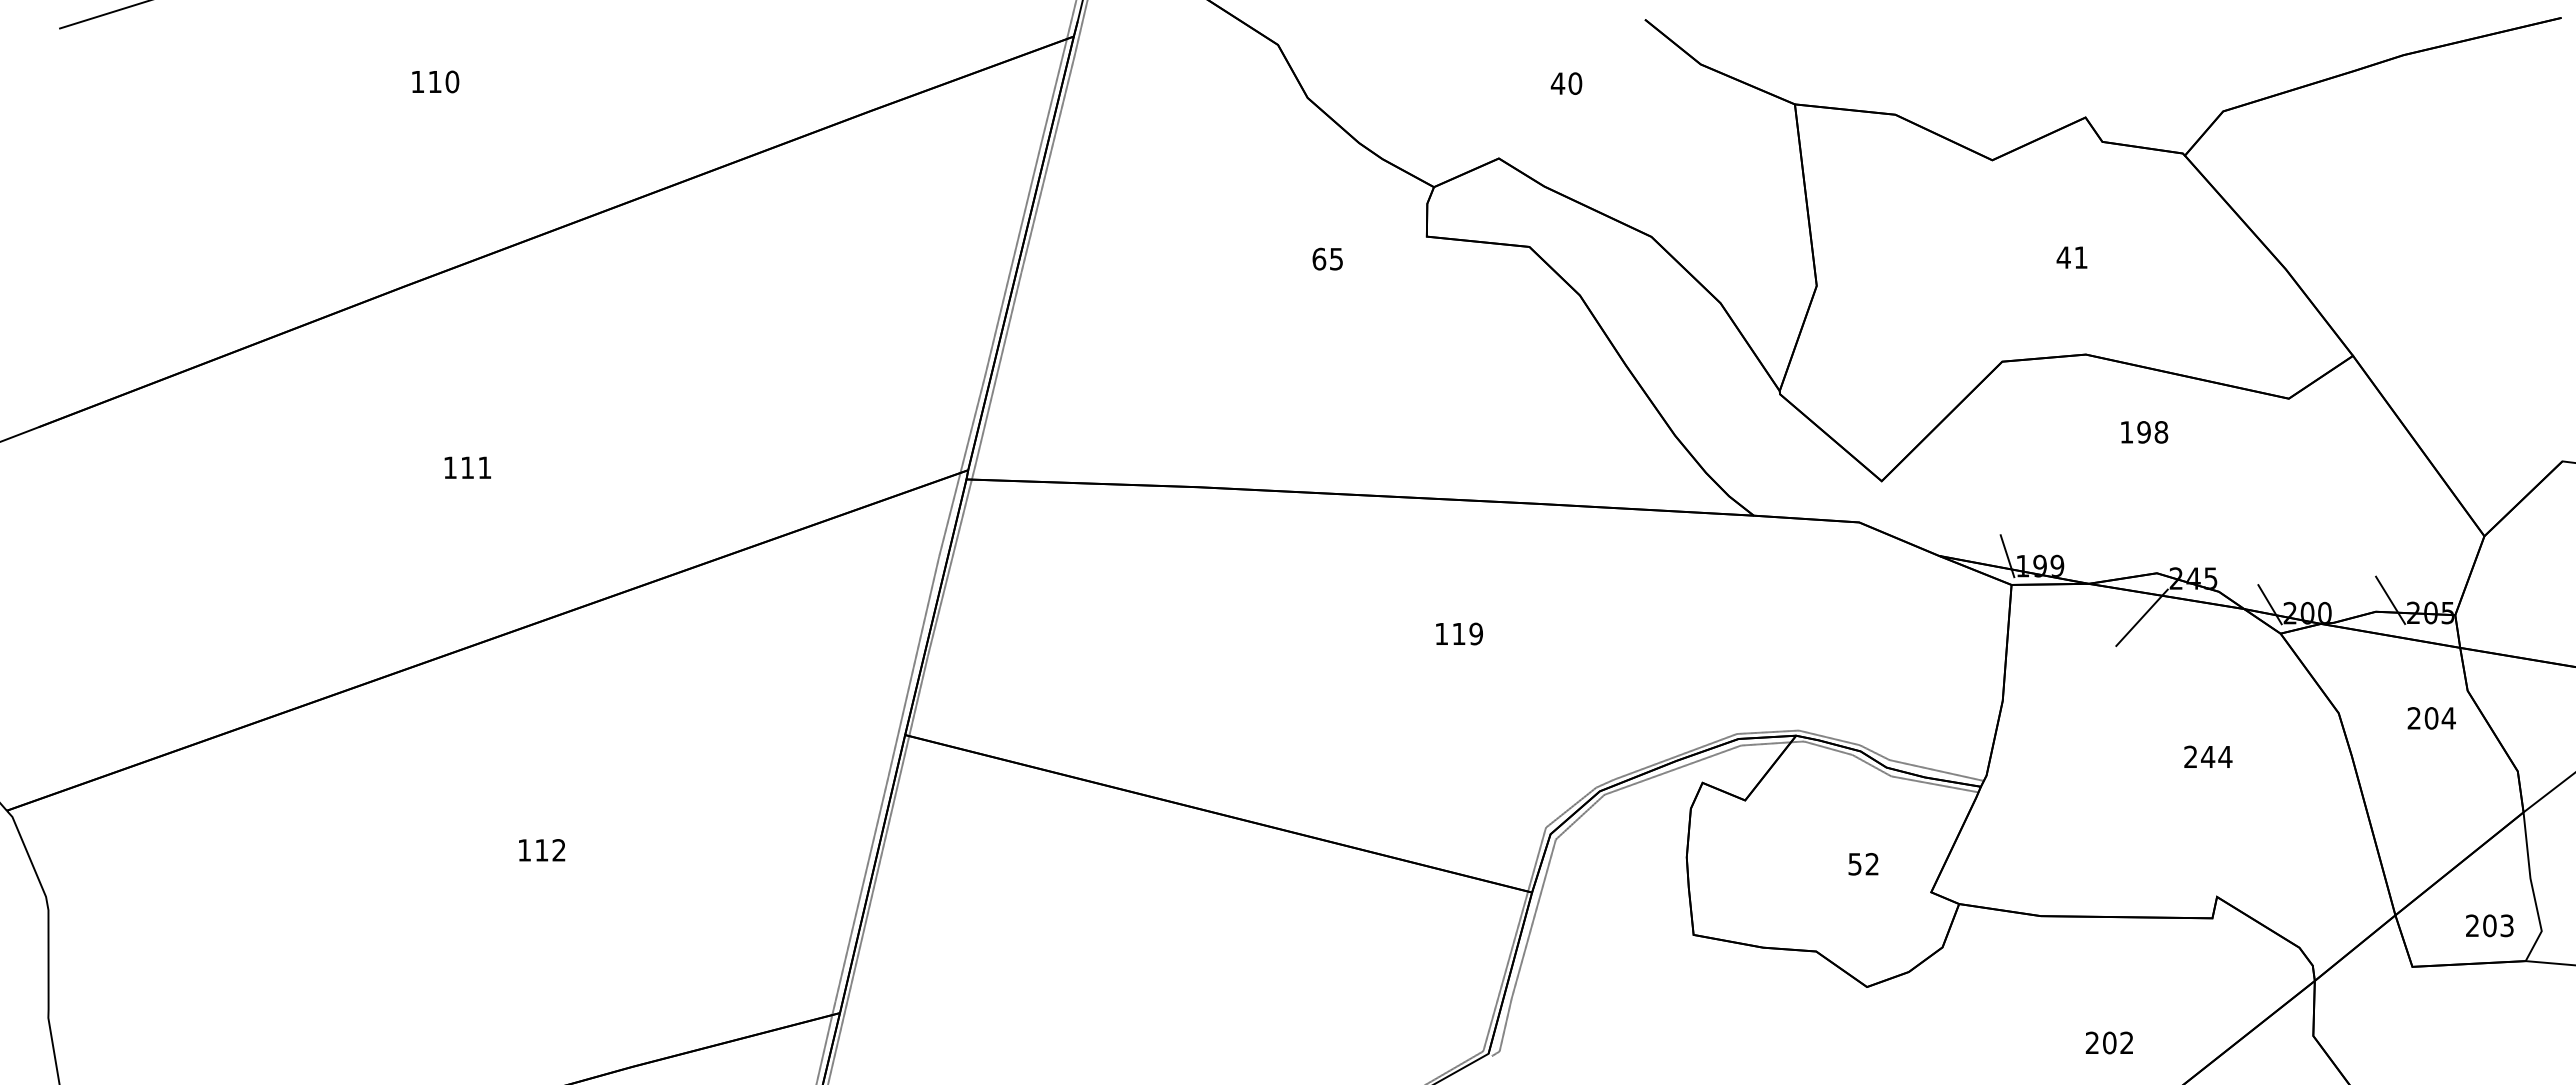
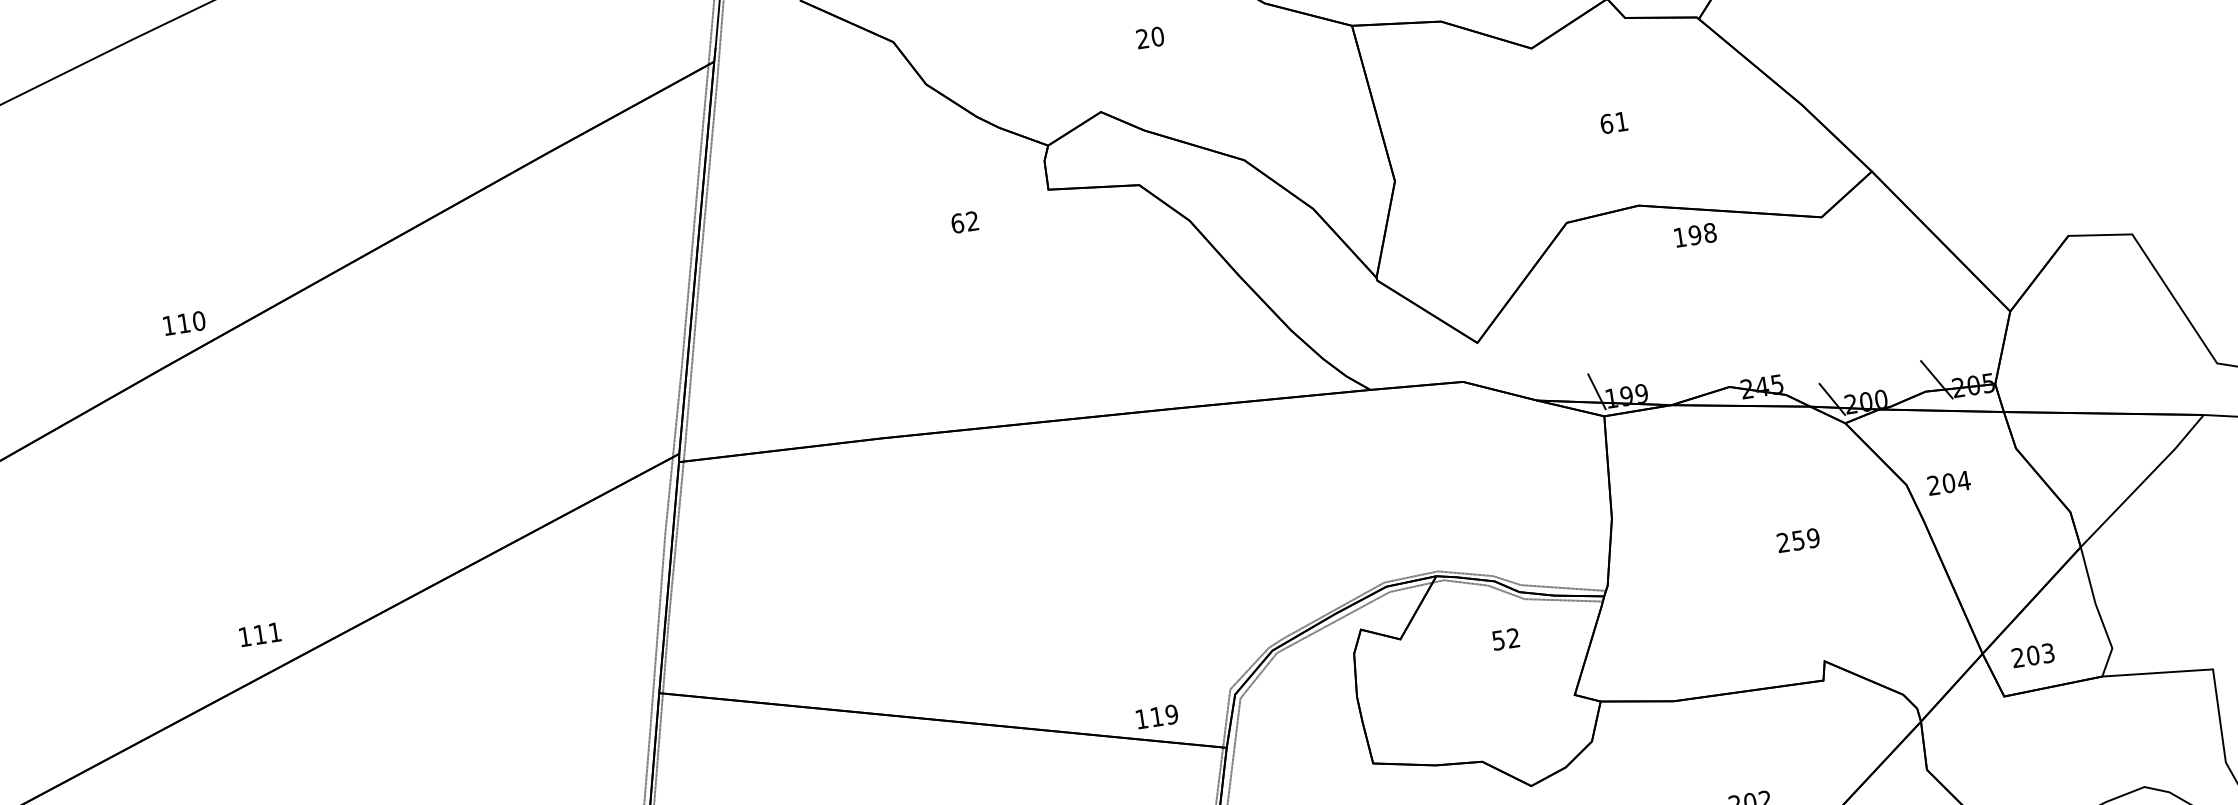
text: (435, 81) -> (184, 322), moved
text: (1557, 83) -> (1142, 38), 40 -> 20
text: (2063, 257) -> (1606, 123), 41 -> 61
text: (1336, 258) -> (972, 220), 65 -> 62
text: (2144, 432) -> (1695, 235), moved
text: (467, 467) -> (259, 634), moved
line: (2141, 617) -> (1721, 427), removed
text: (1459, 633) -> (1157, 716), moved
text: (2431, 718) -> (1948, 483), moved
text: (2216, 756) -> (1805, 538), 244 -> 259
text: (1863, 864) -> (1505, 639), moved
text: (2489, 925) -> (2032, 655), moved

